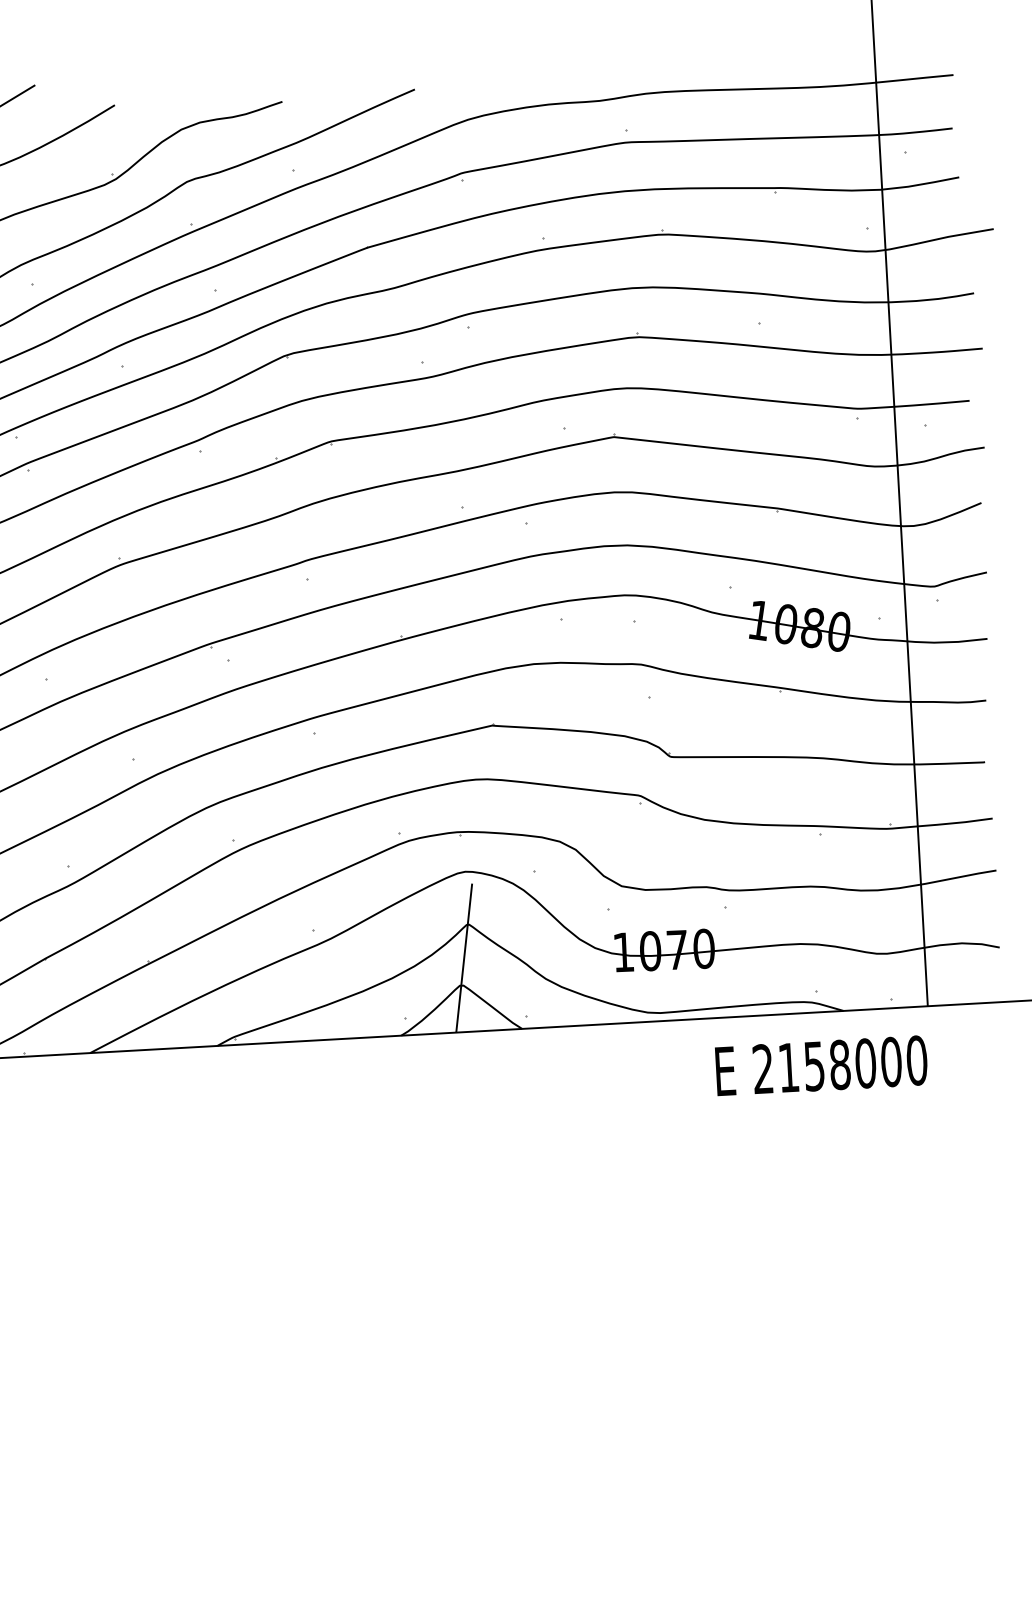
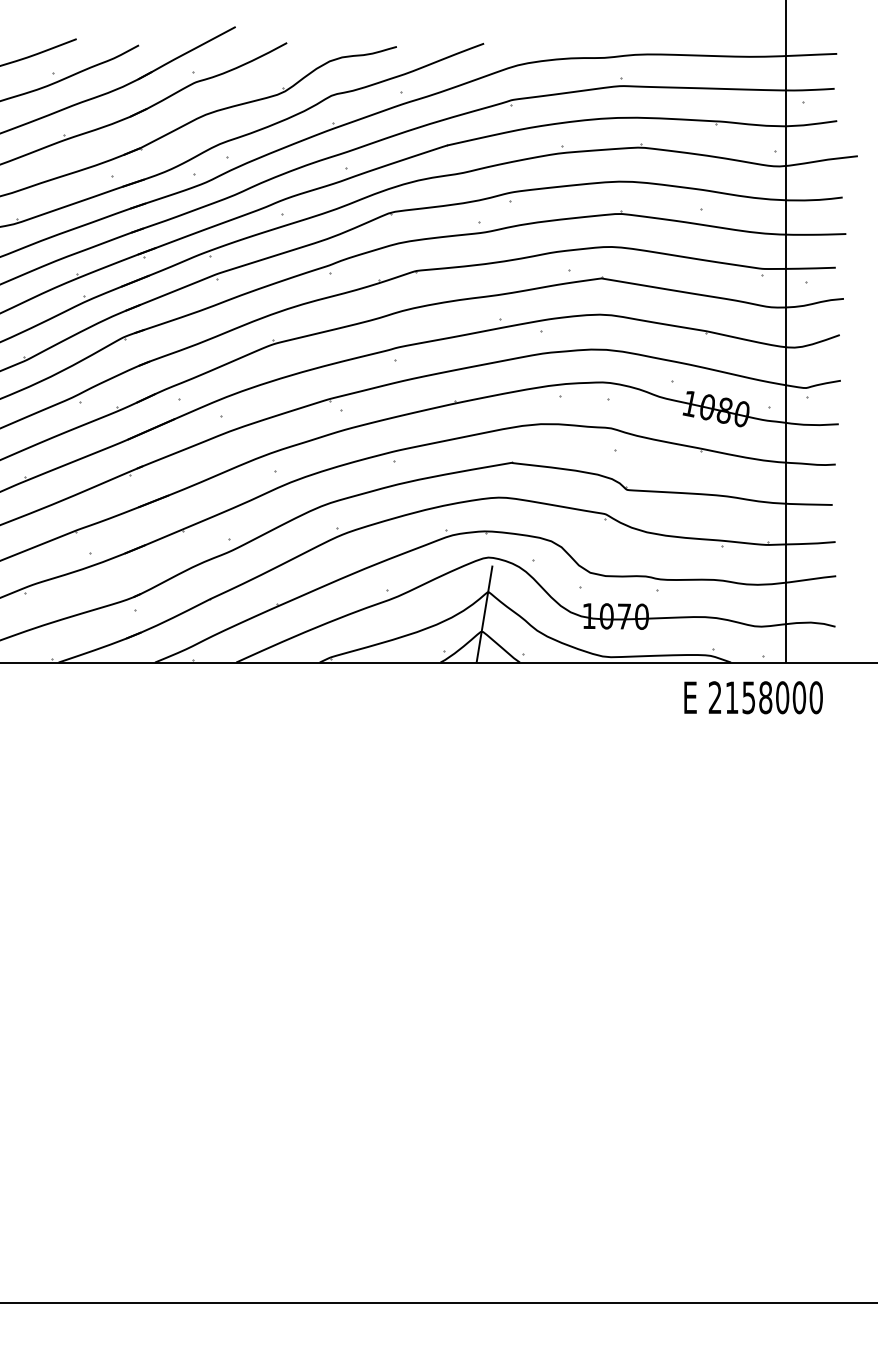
text: (821, 1065) -> (753, 697), moved

